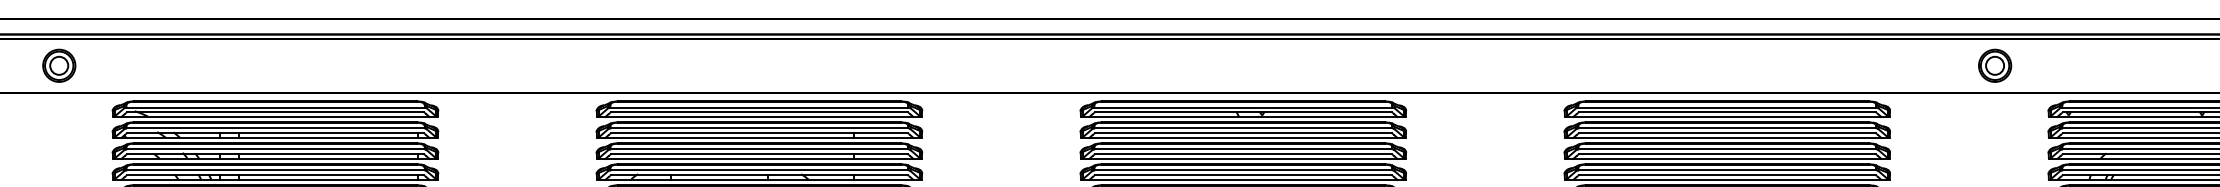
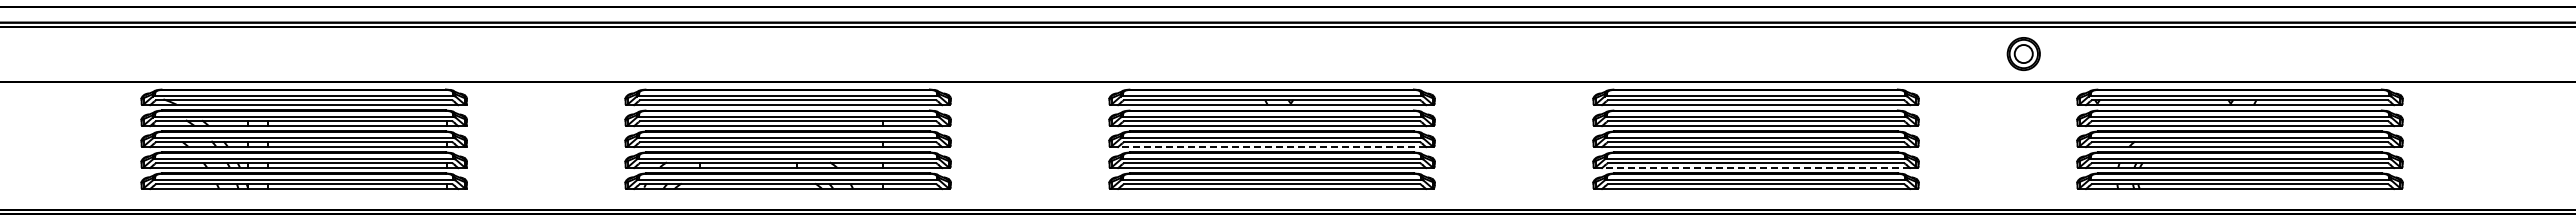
part: (58, 65) -> (87, 53), removed
line: (1243, 159) -> (1272, 147), solid -> dashed
line: (1727, 180) -> (1756, 168), solid -> dashed

